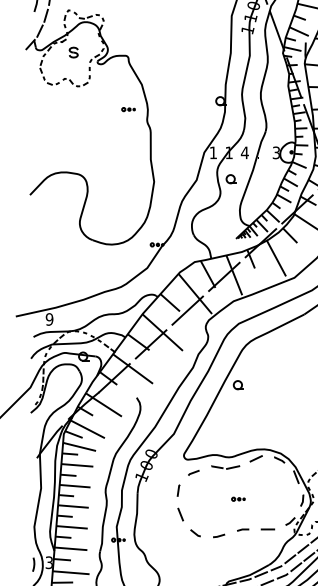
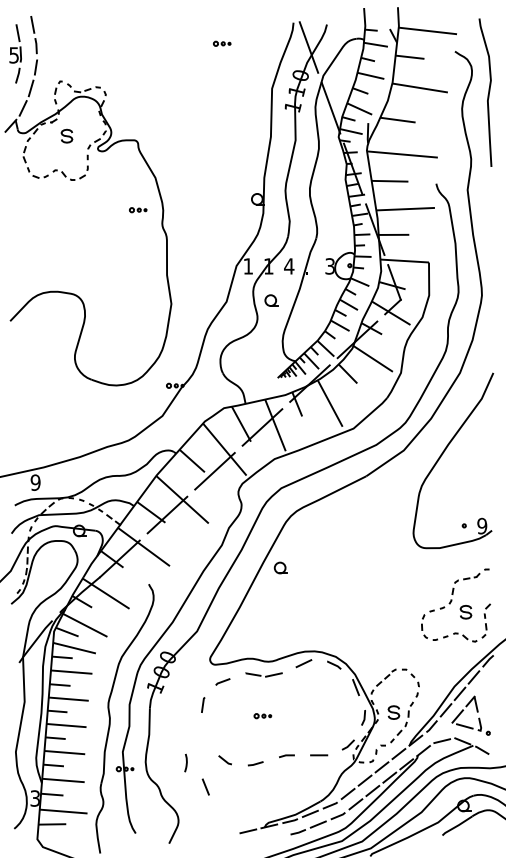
part: (238, 499) -> (262, 716), moved
line: (180, 514) -> (205, 786), moved
line: (34, 564) -> (186, 762), moved

